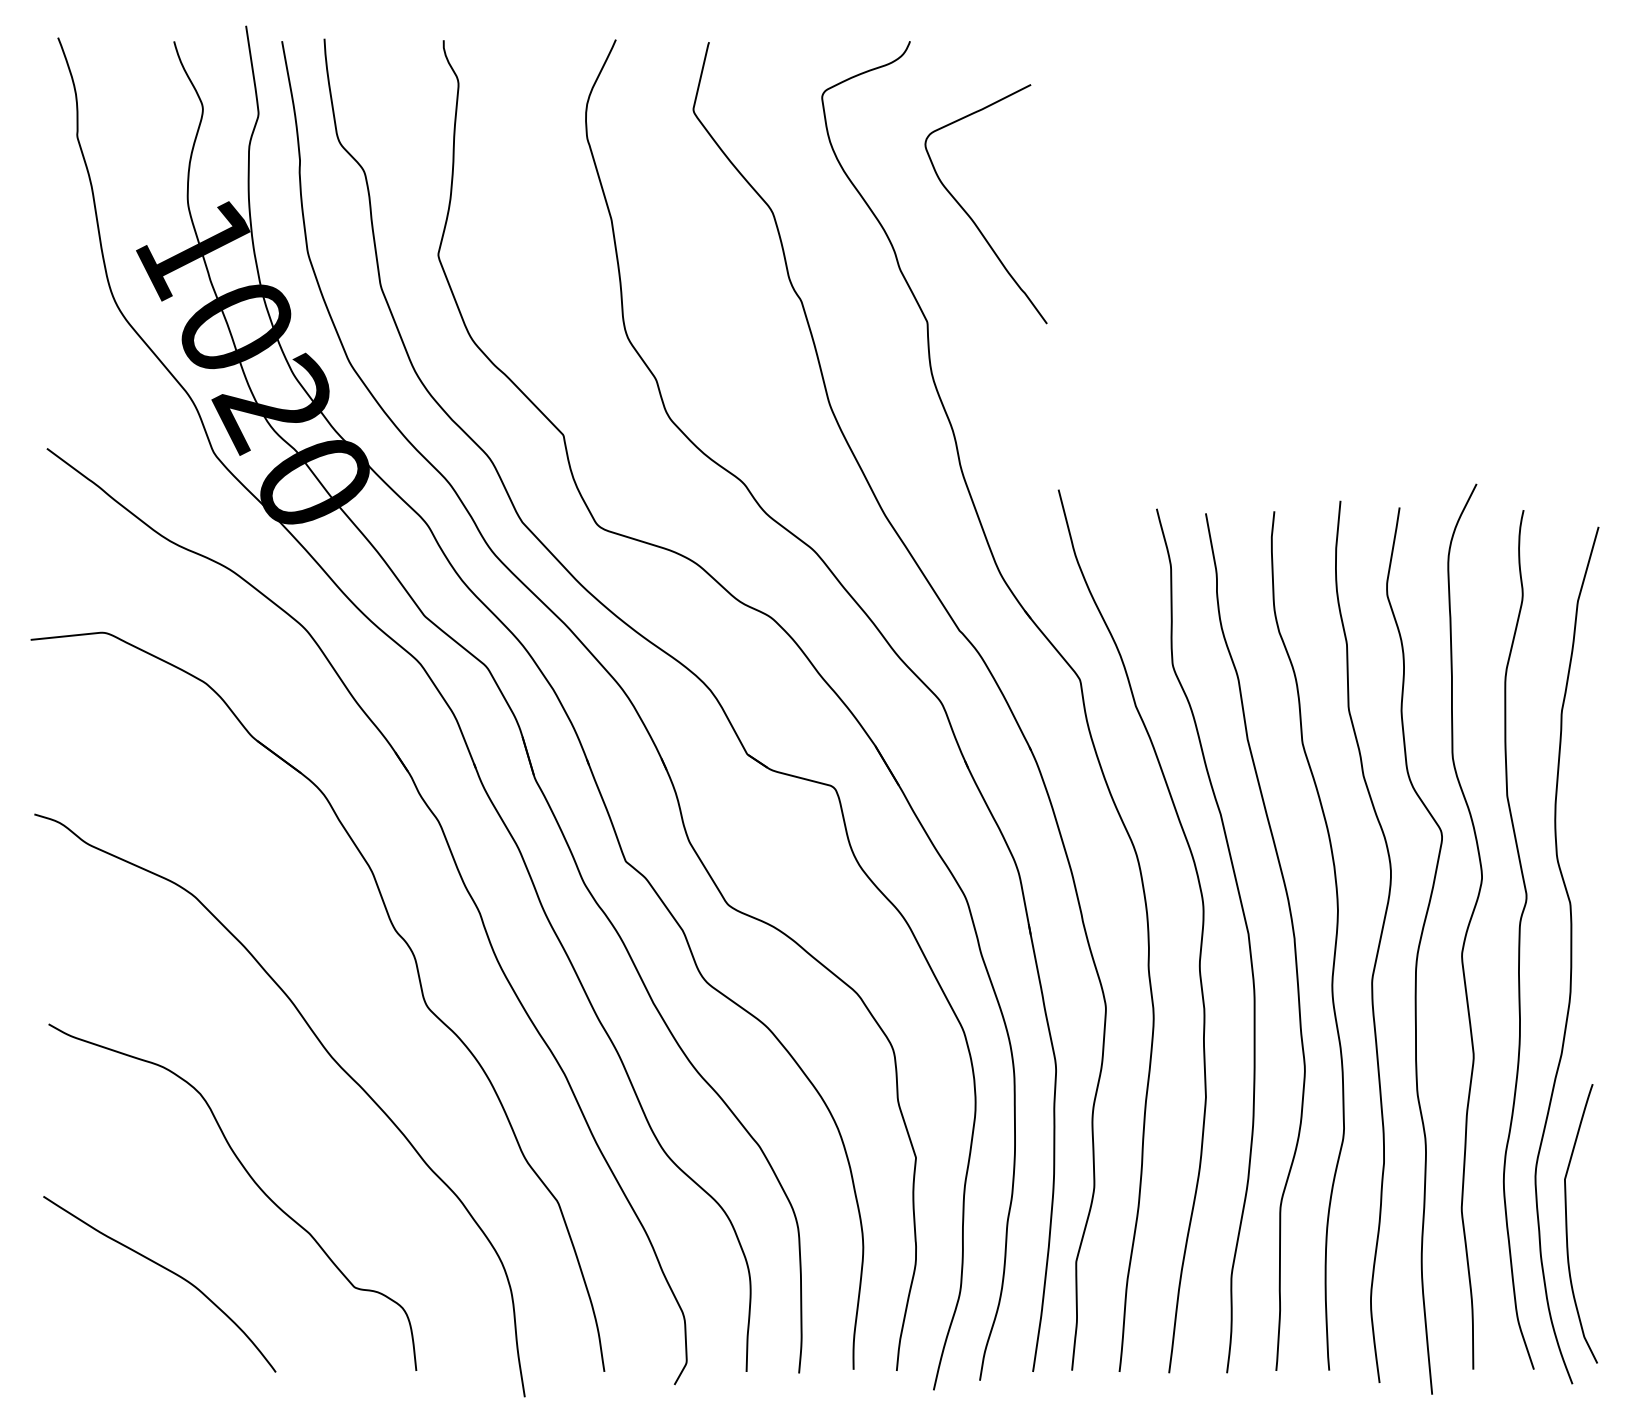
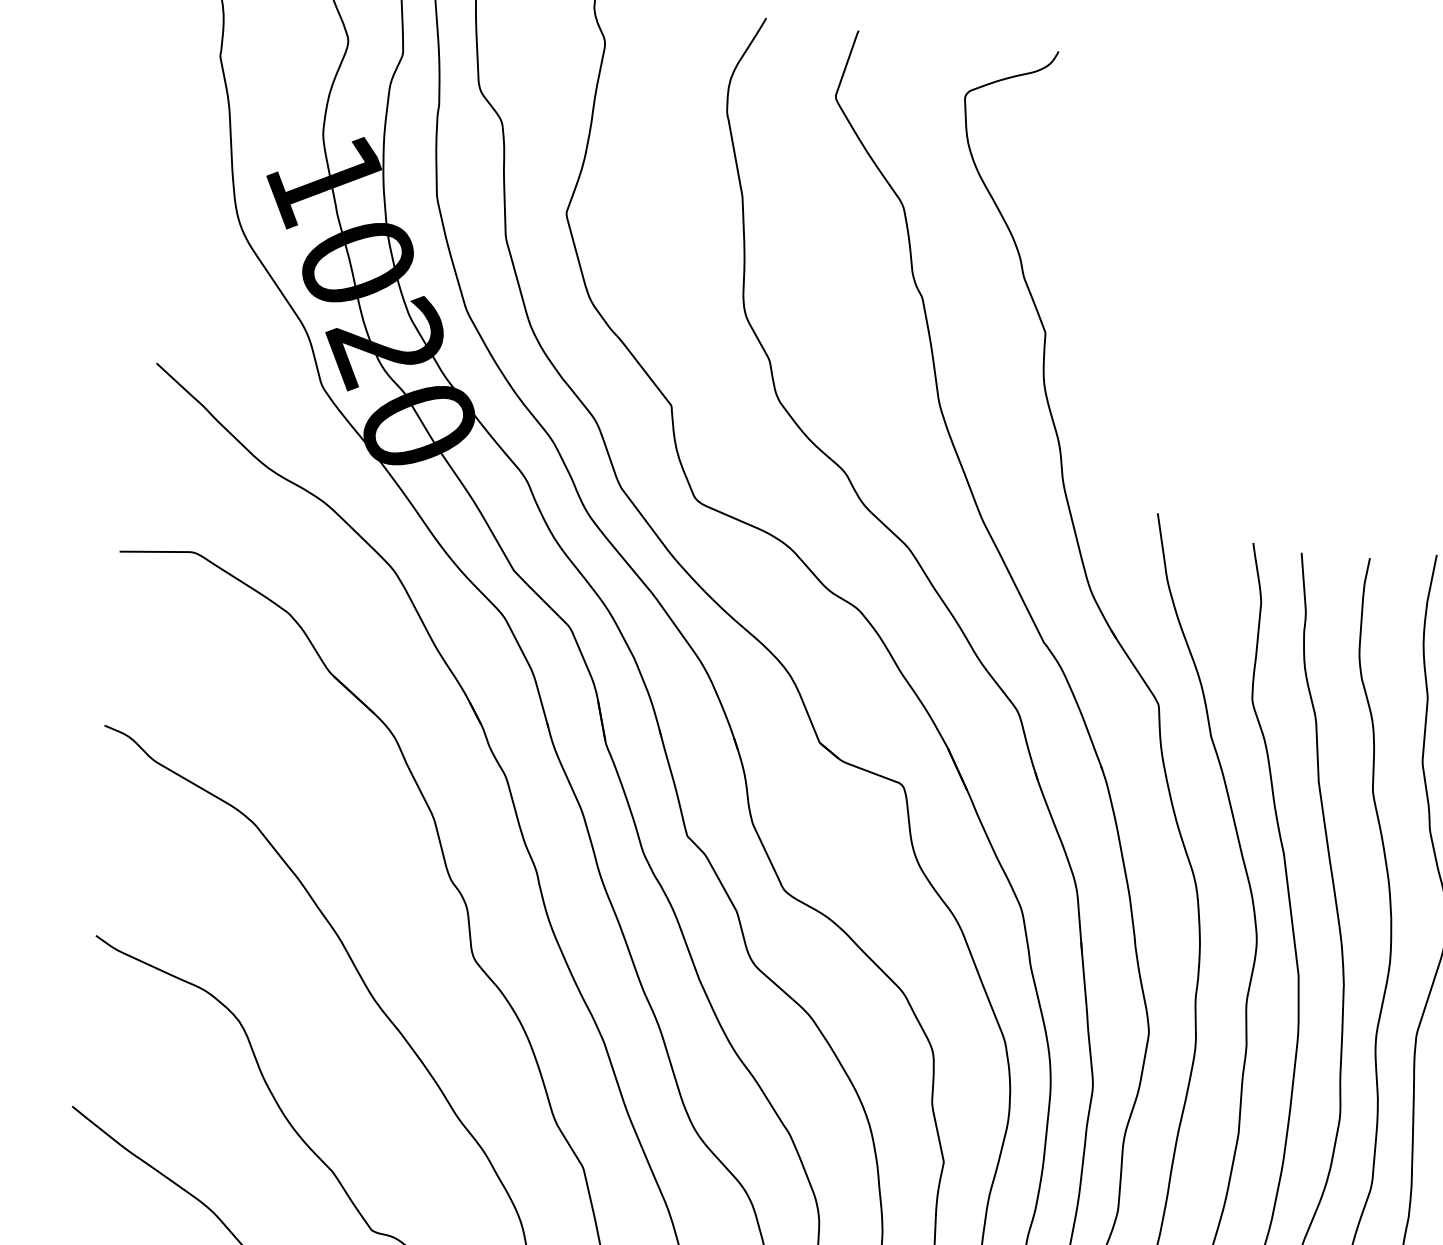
curve: (971, 217) -> (1100, 233), removed

